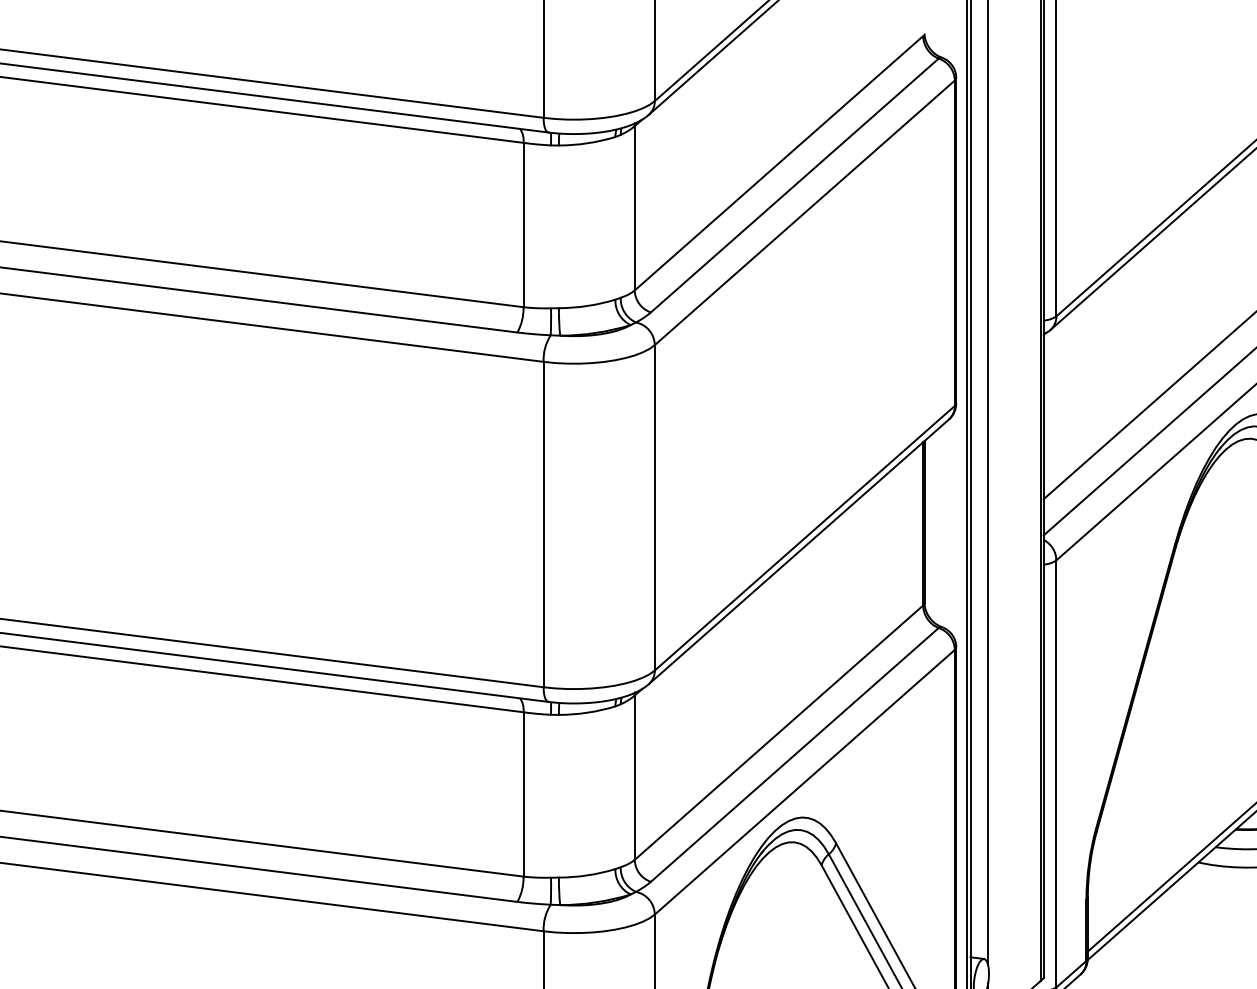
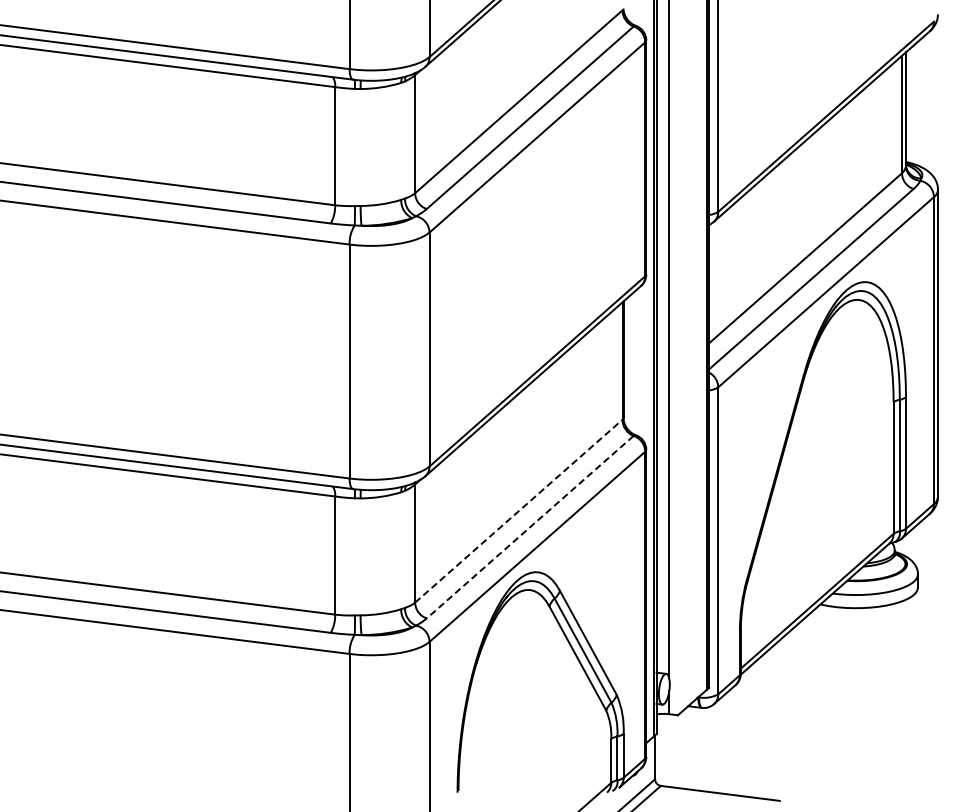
line: (779, 731) -> (519, 510), solid -> dashed
line: (795, 755) -> (530, 527), solid -> dashed

